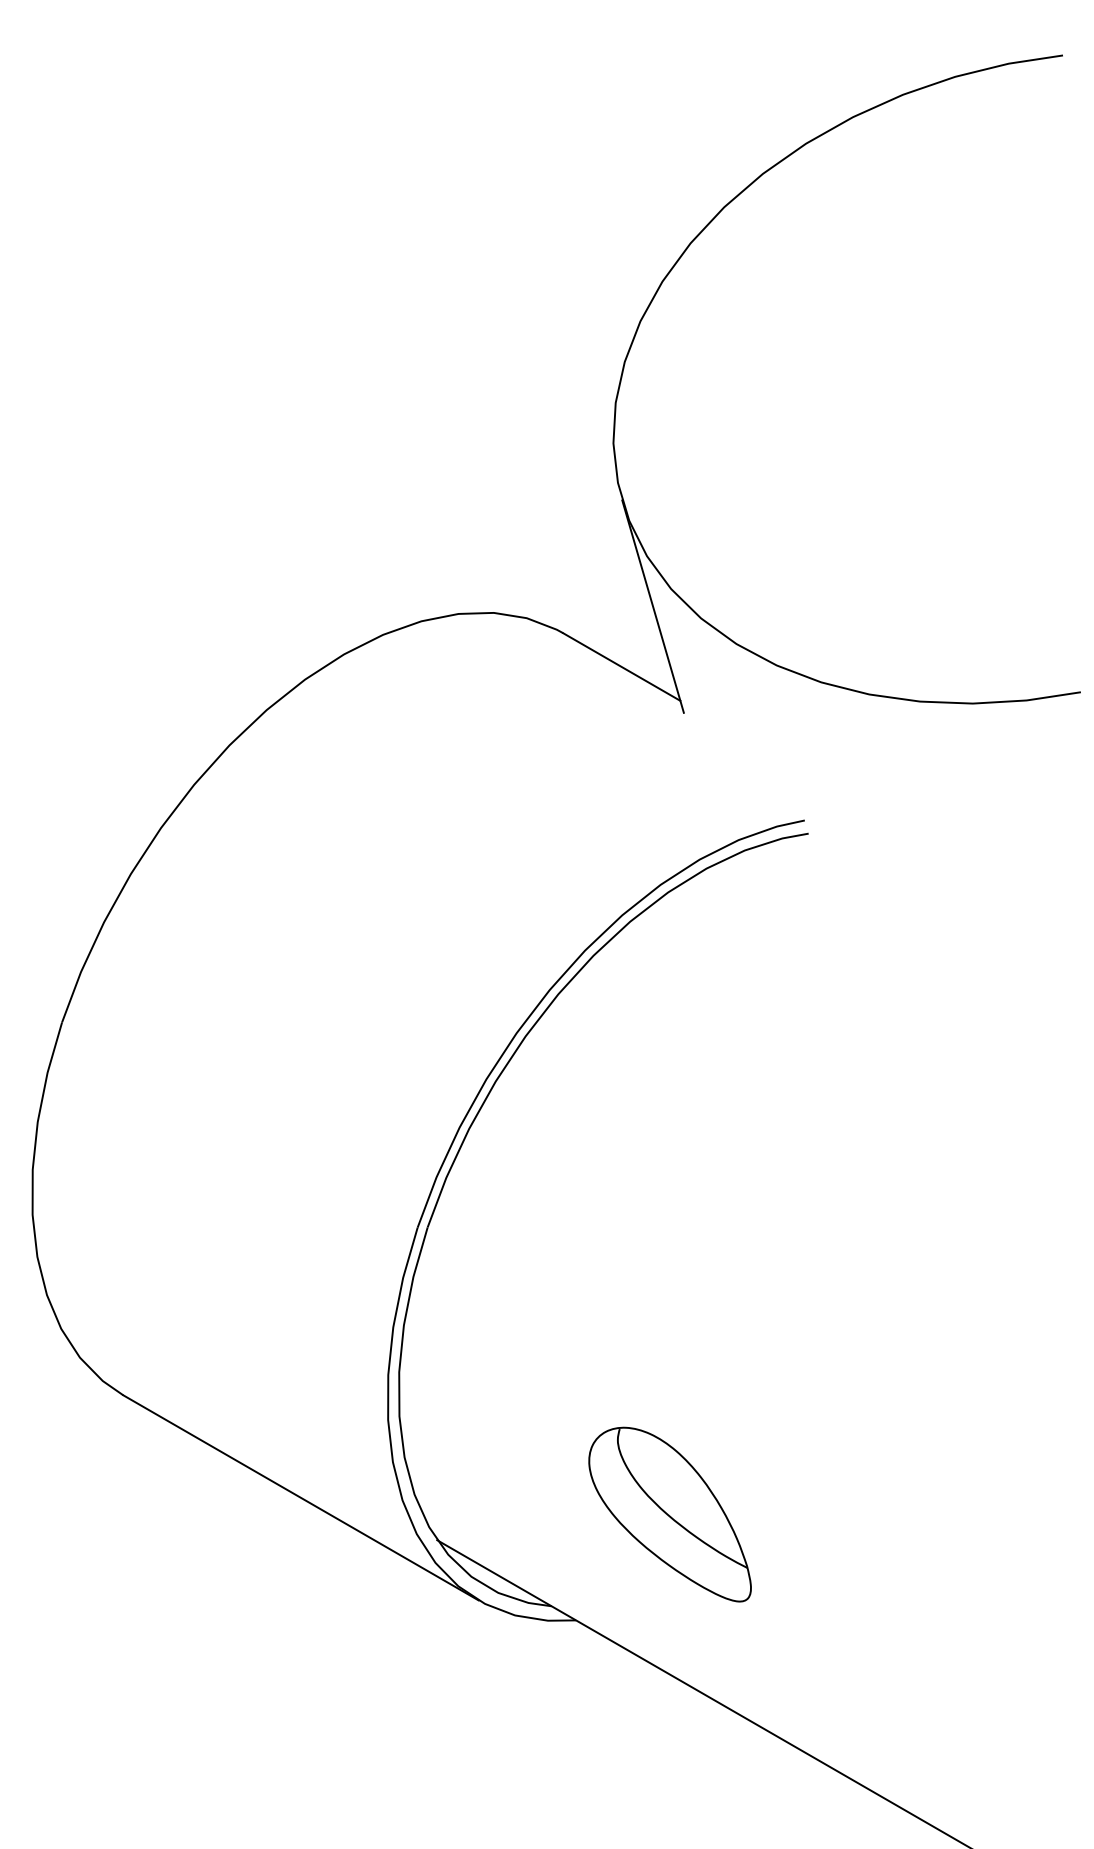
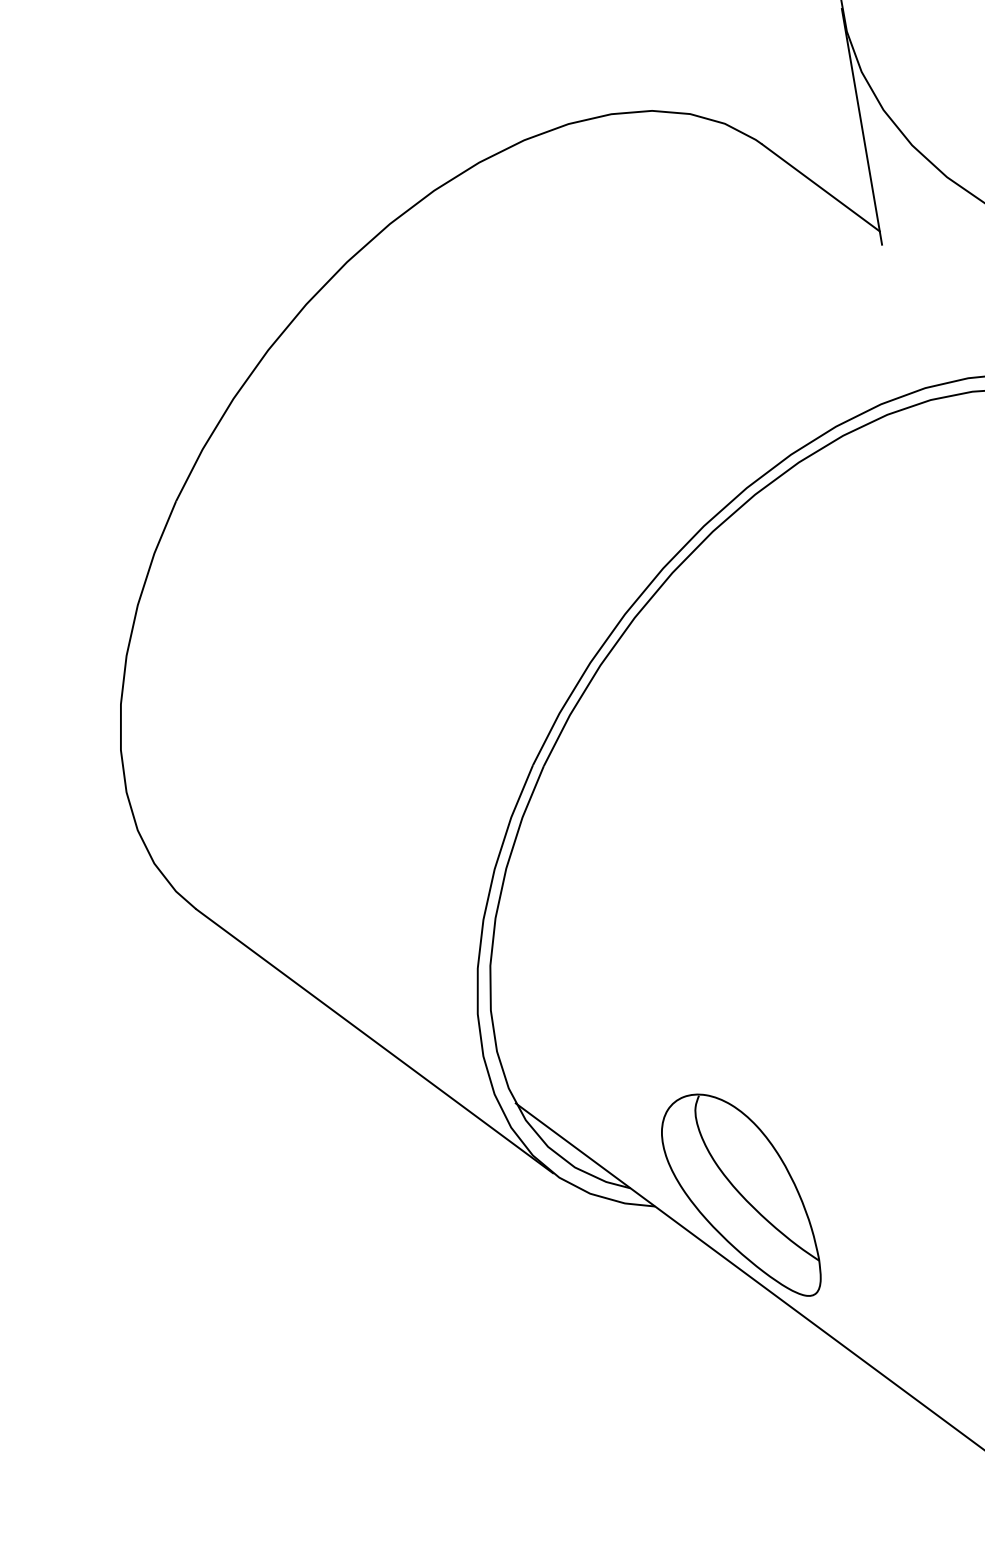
part: (669, 1514) -> (741, 1193), moved

